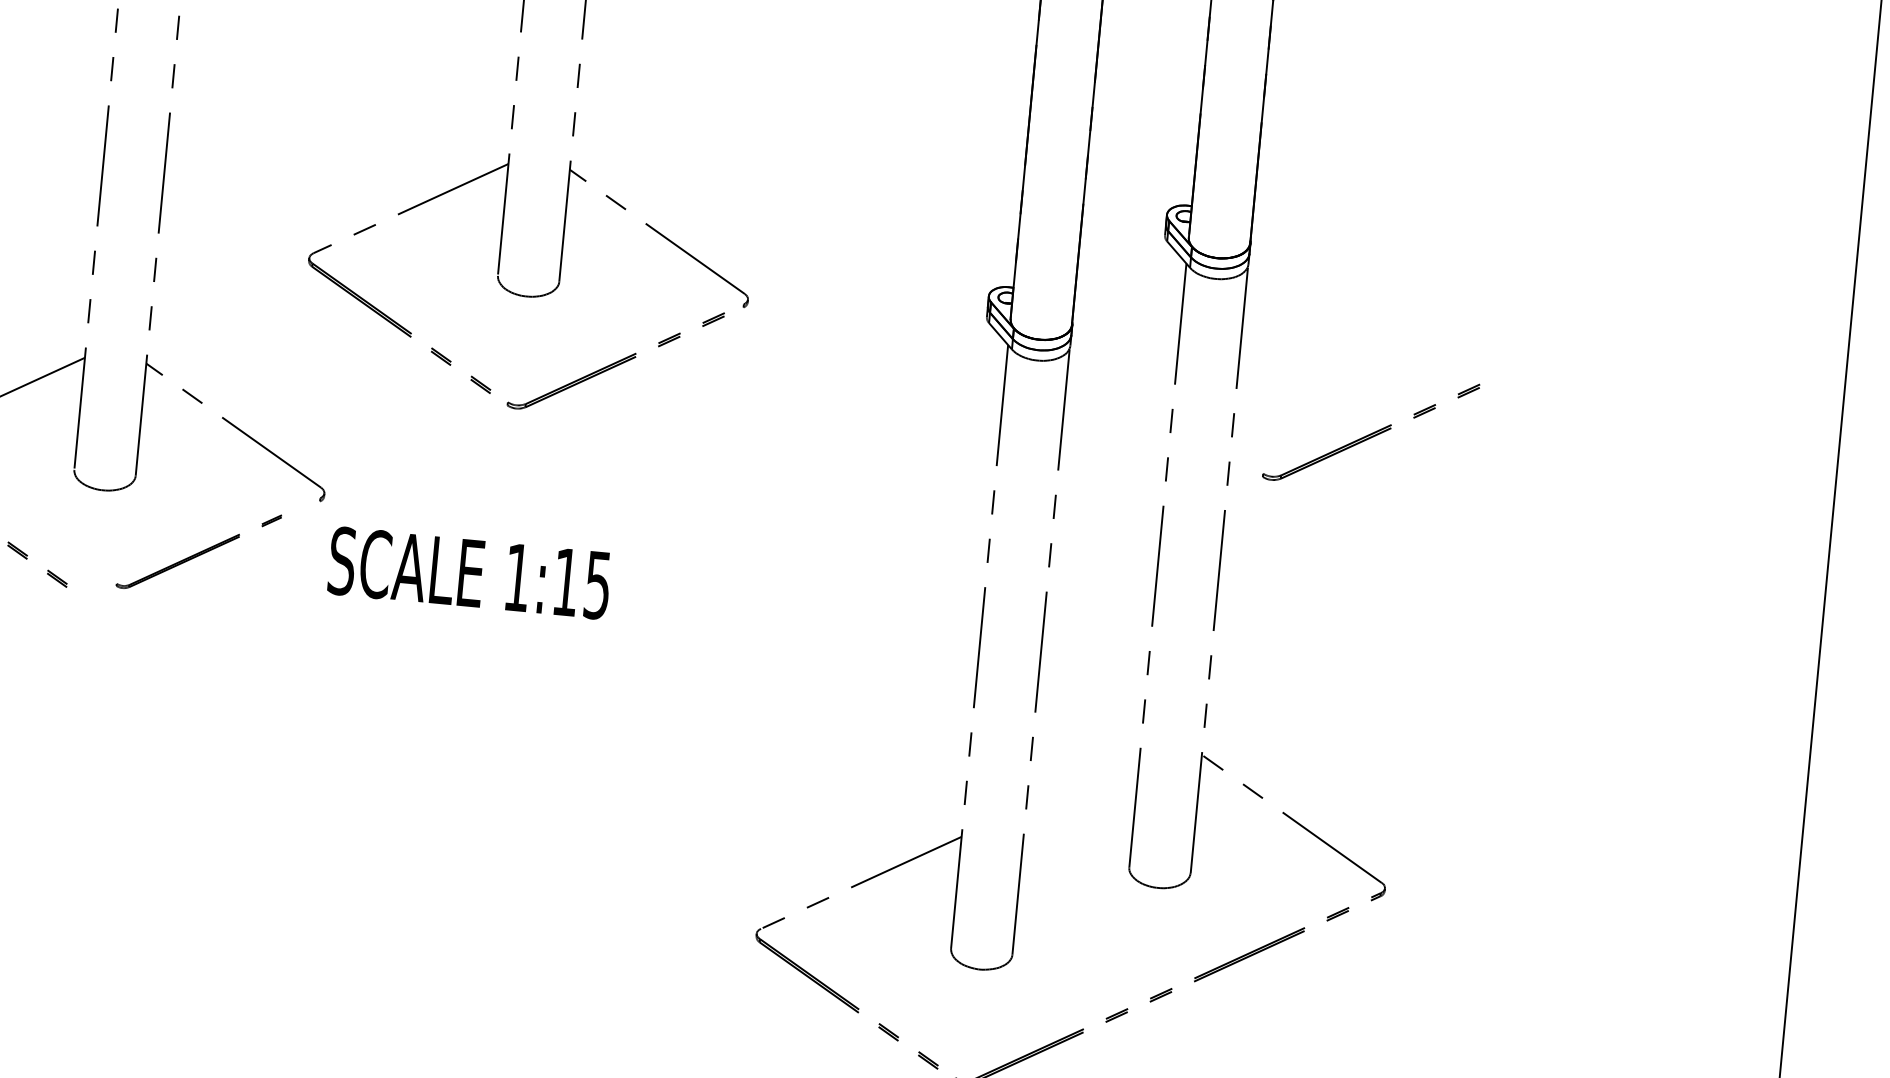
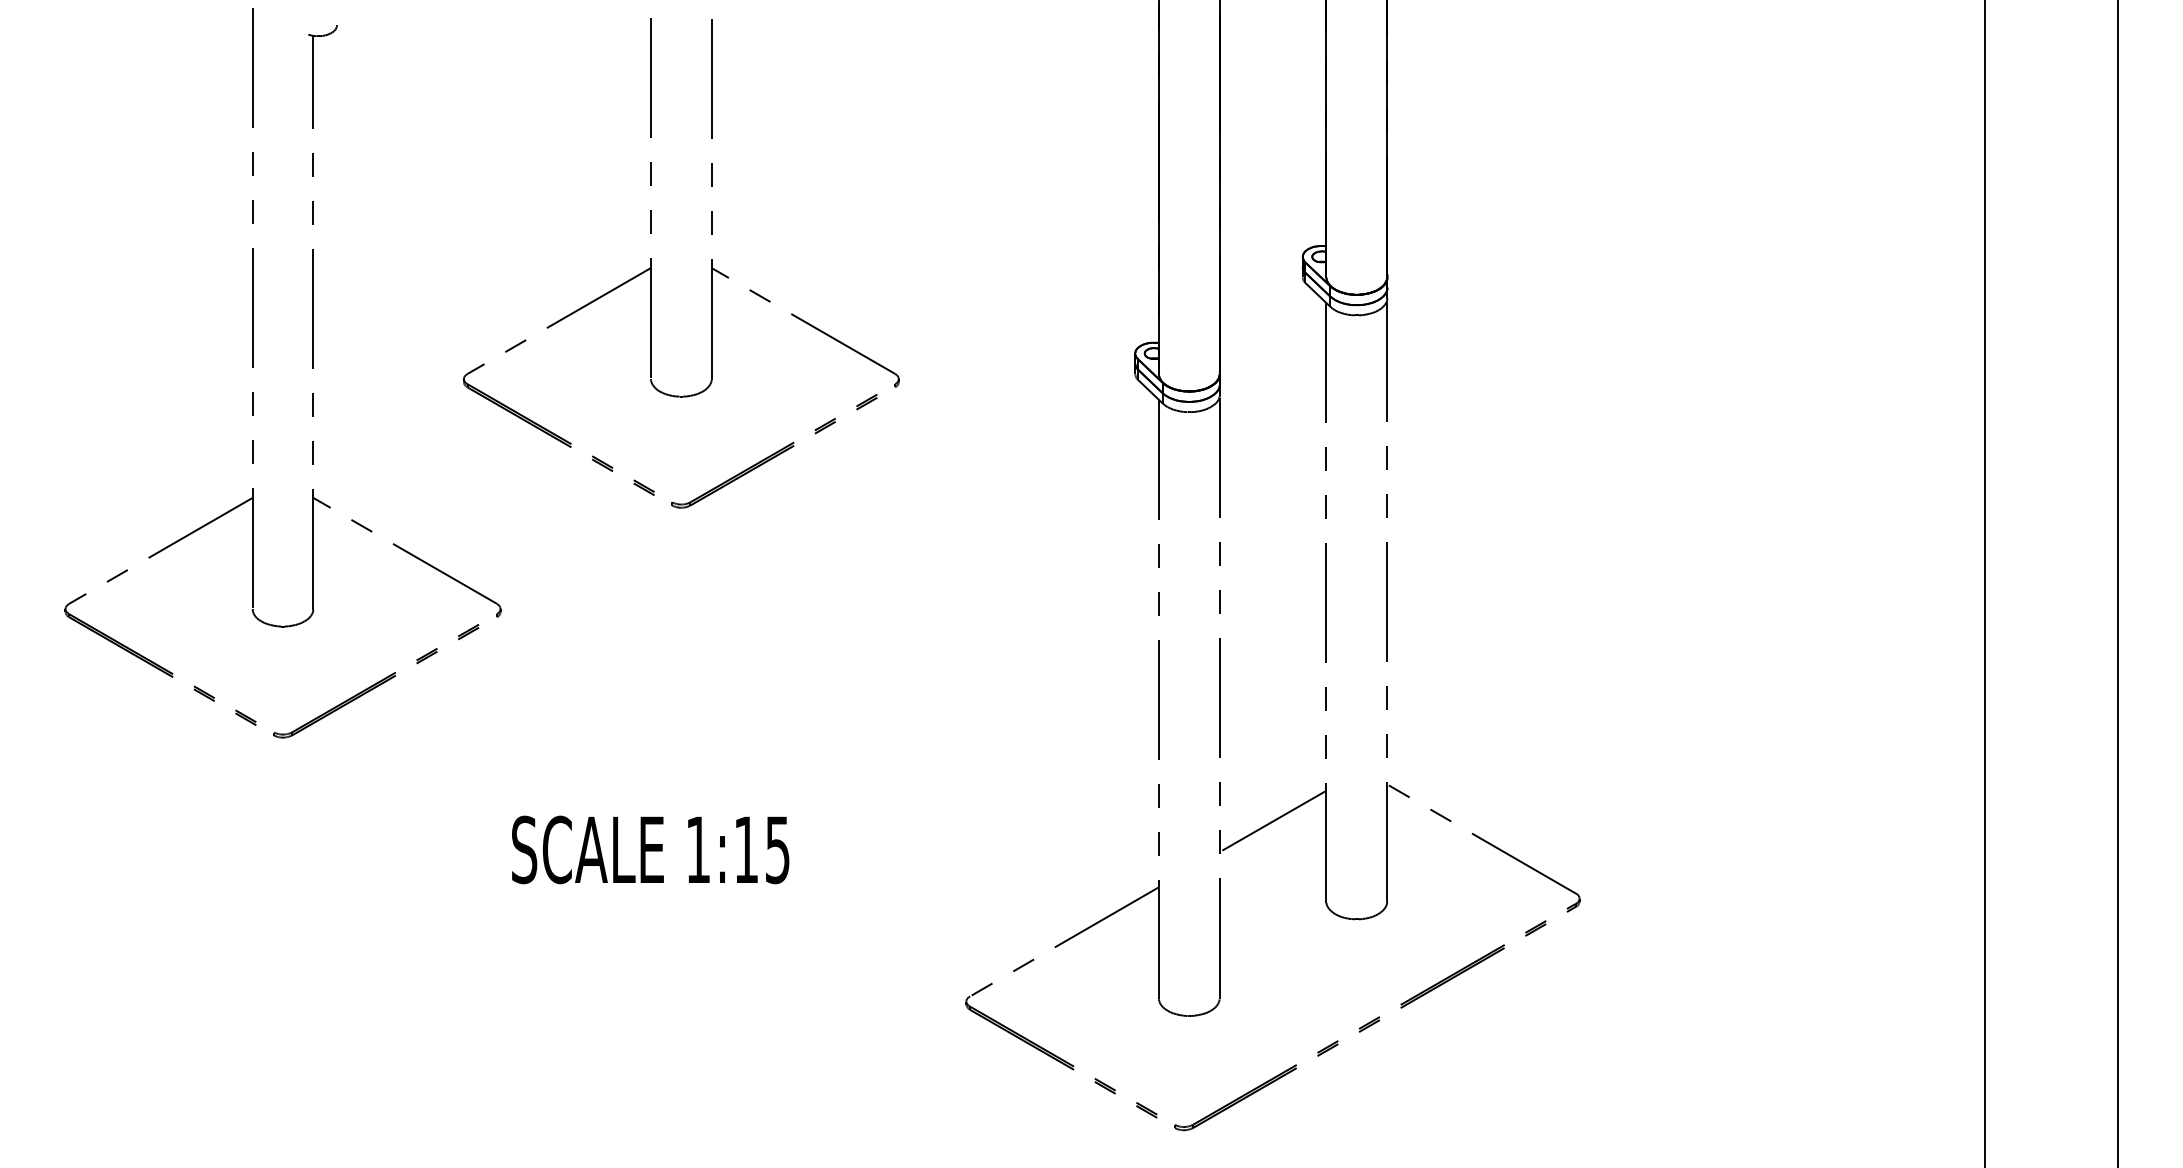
part: (1371, 432) -> (1523, 451), removed
part: (192, 554) -> (376, 681), size x1.43
text: (469, 572) -> (650, 849), moved
line: (1082, 781) -> (1272, 821), added

